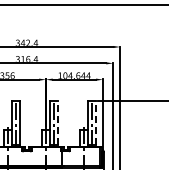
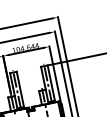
line: (58, 123) -> (20, 89), dashed -> solid
line: (96, 123) -> (51, 83), dashed -> solid

